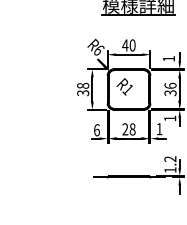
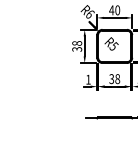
text: (127, 89) -> (113, 46), R1 -> R5
text: (125, 129) -> (111, 79), 28 -> 38
text: (96, 130) -> (88, 79), 6 -> 1

